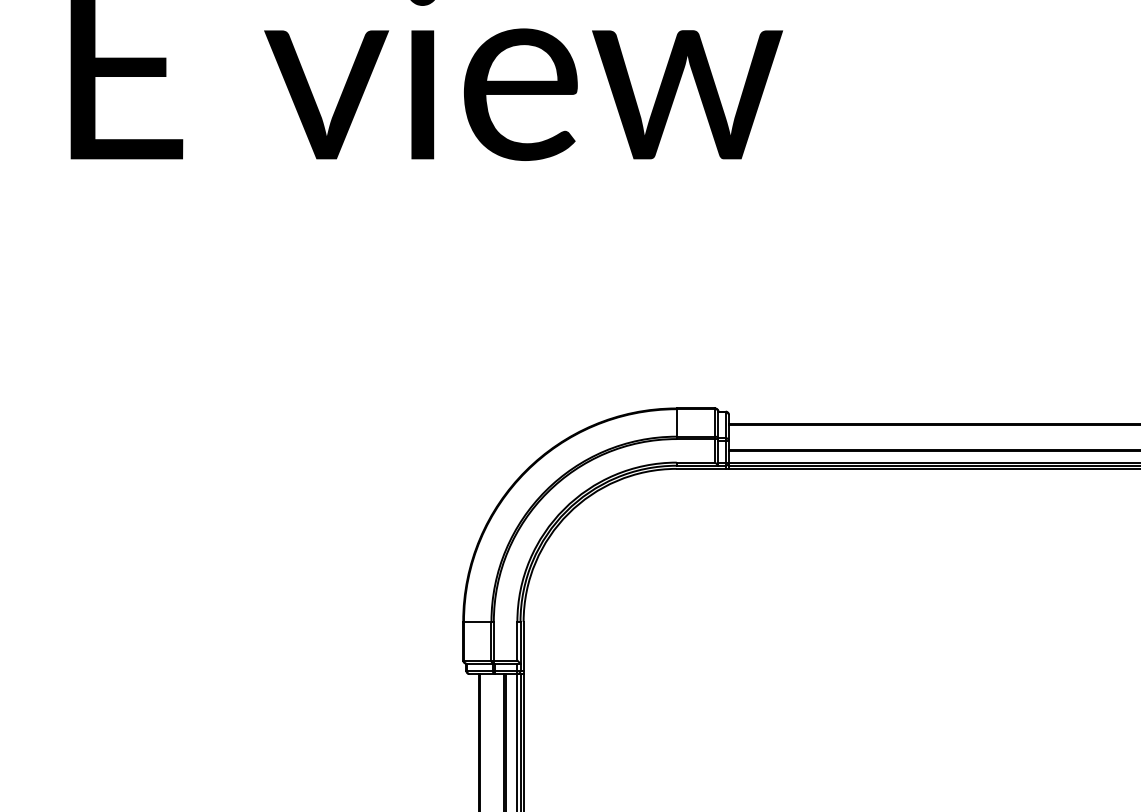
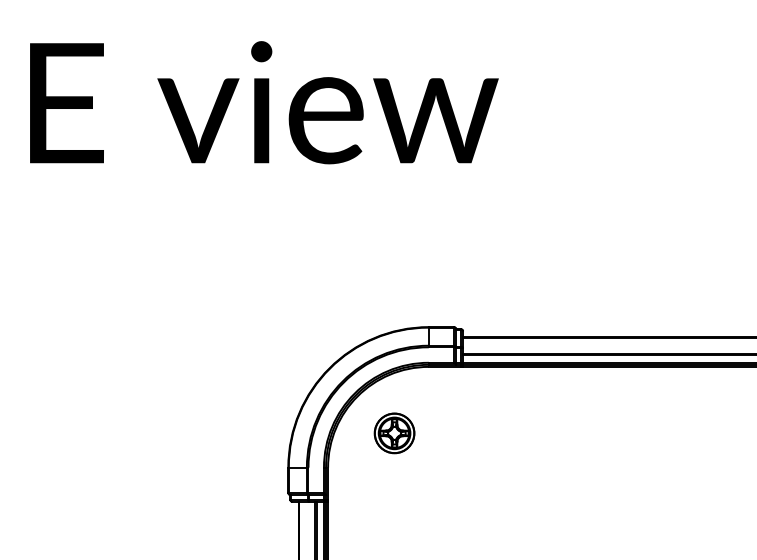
part: (624, 570) -> (394, 433), added

